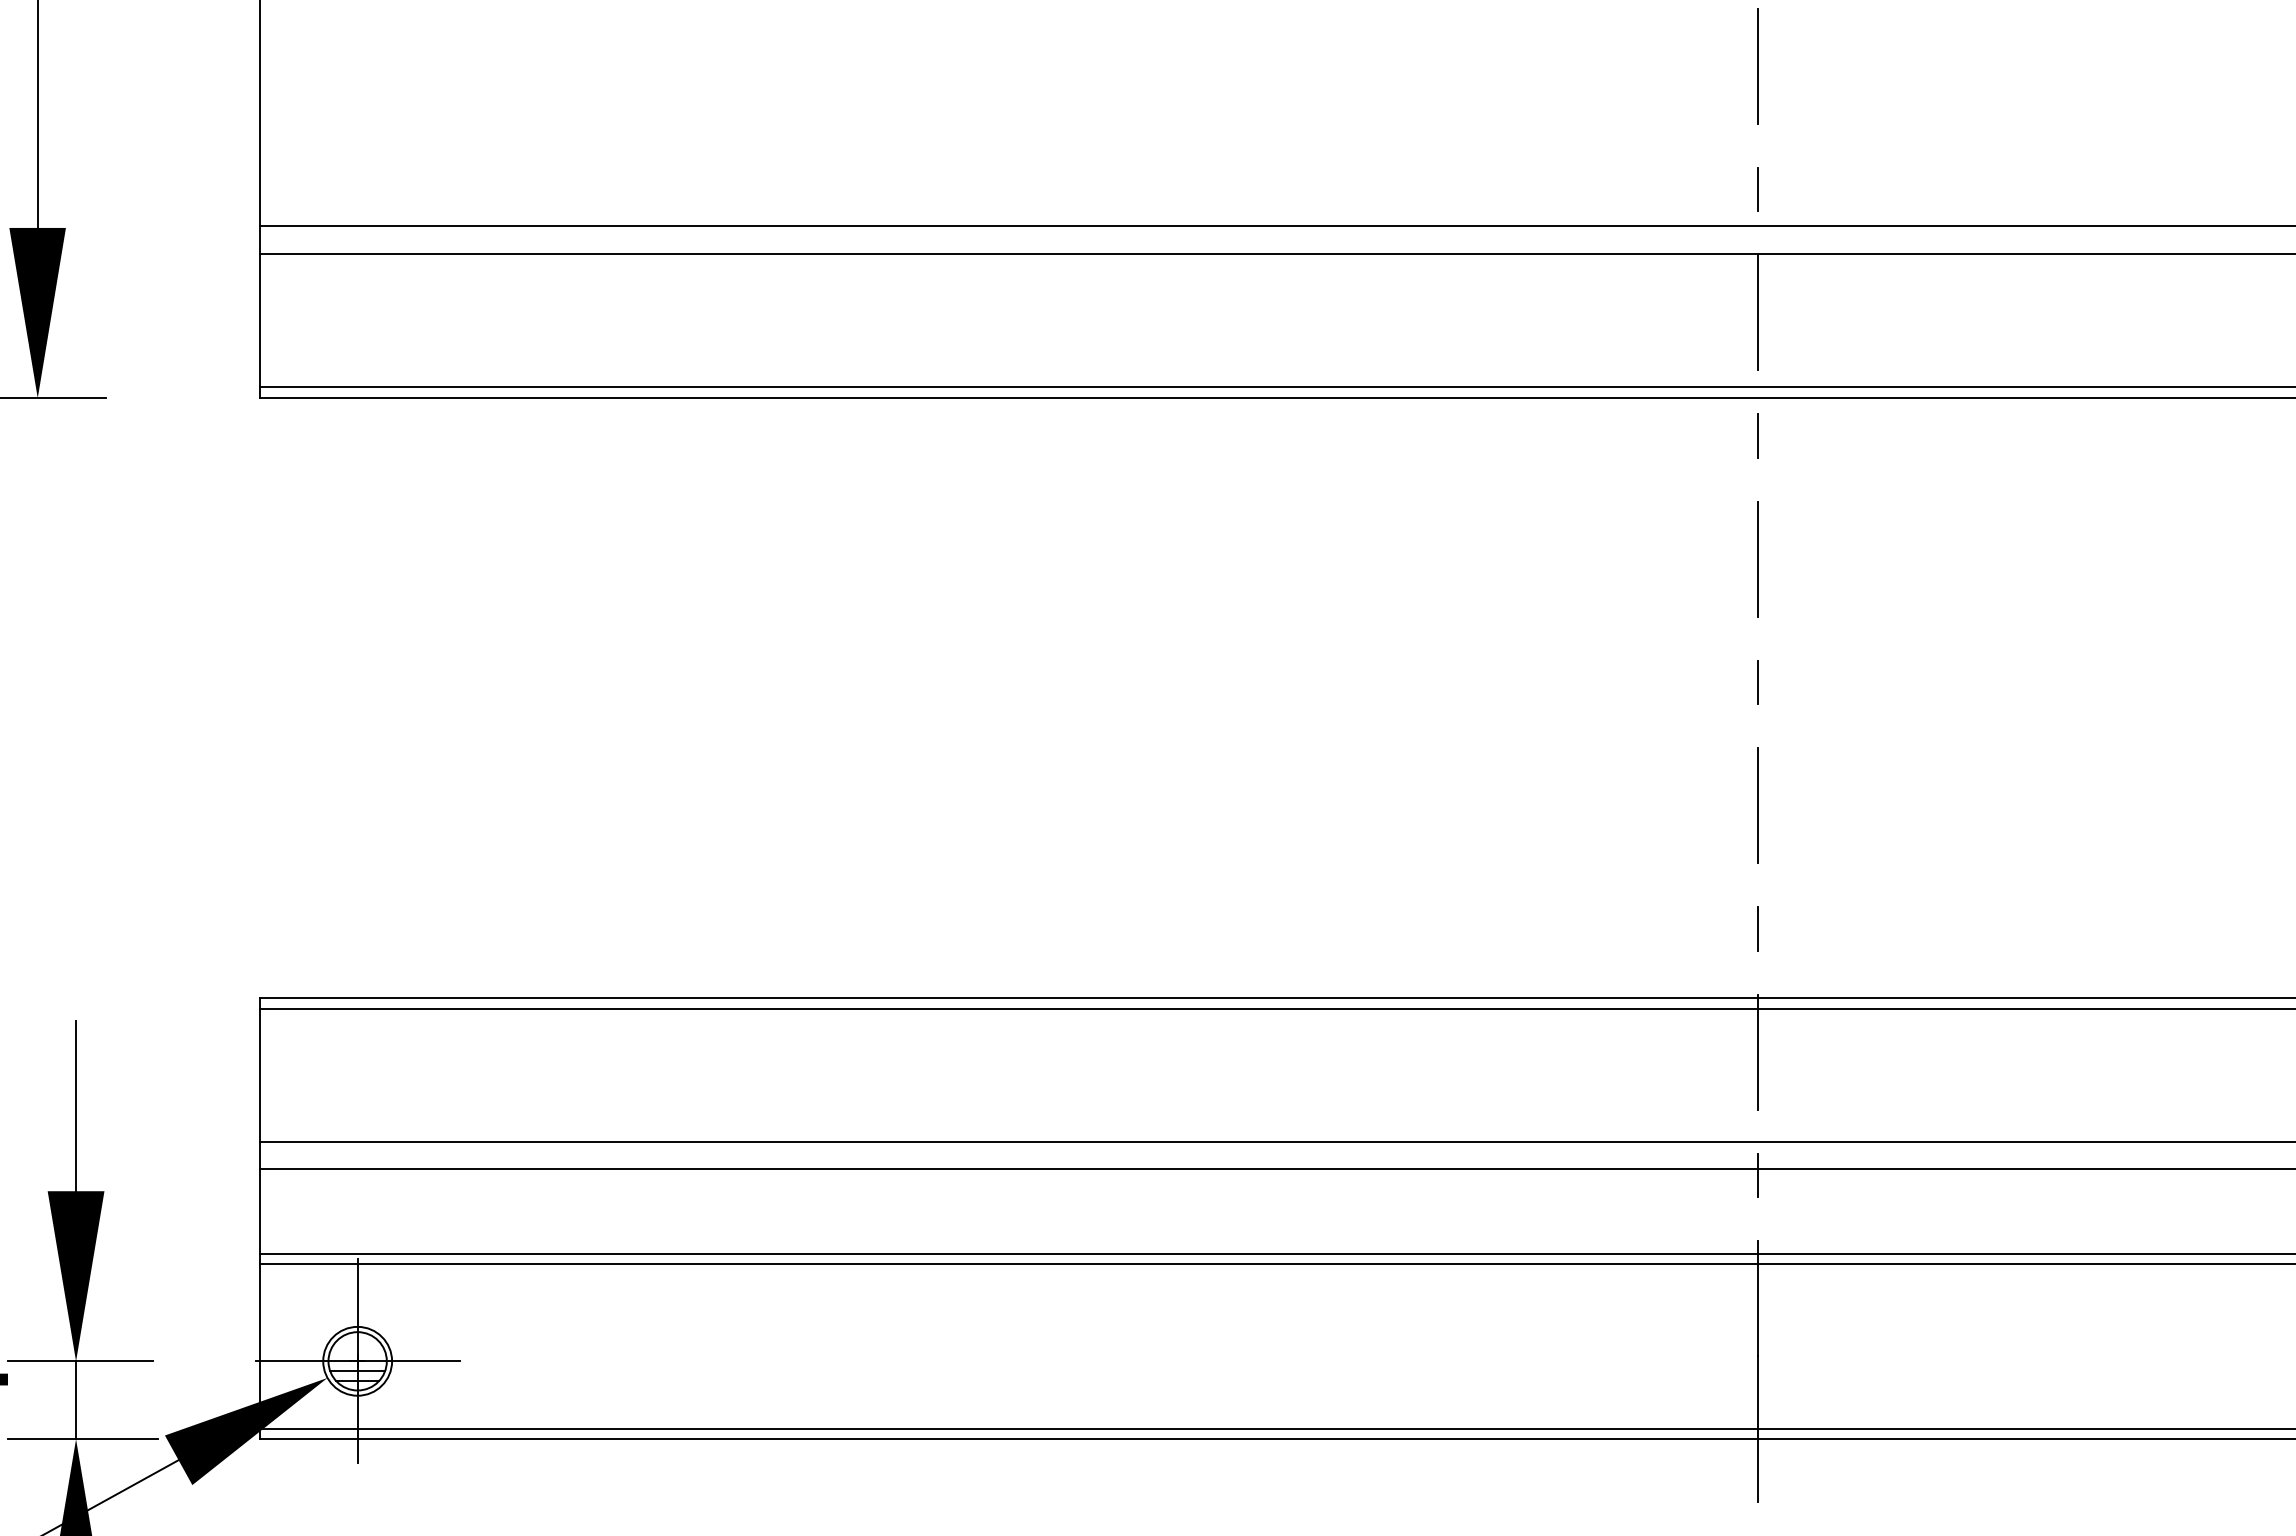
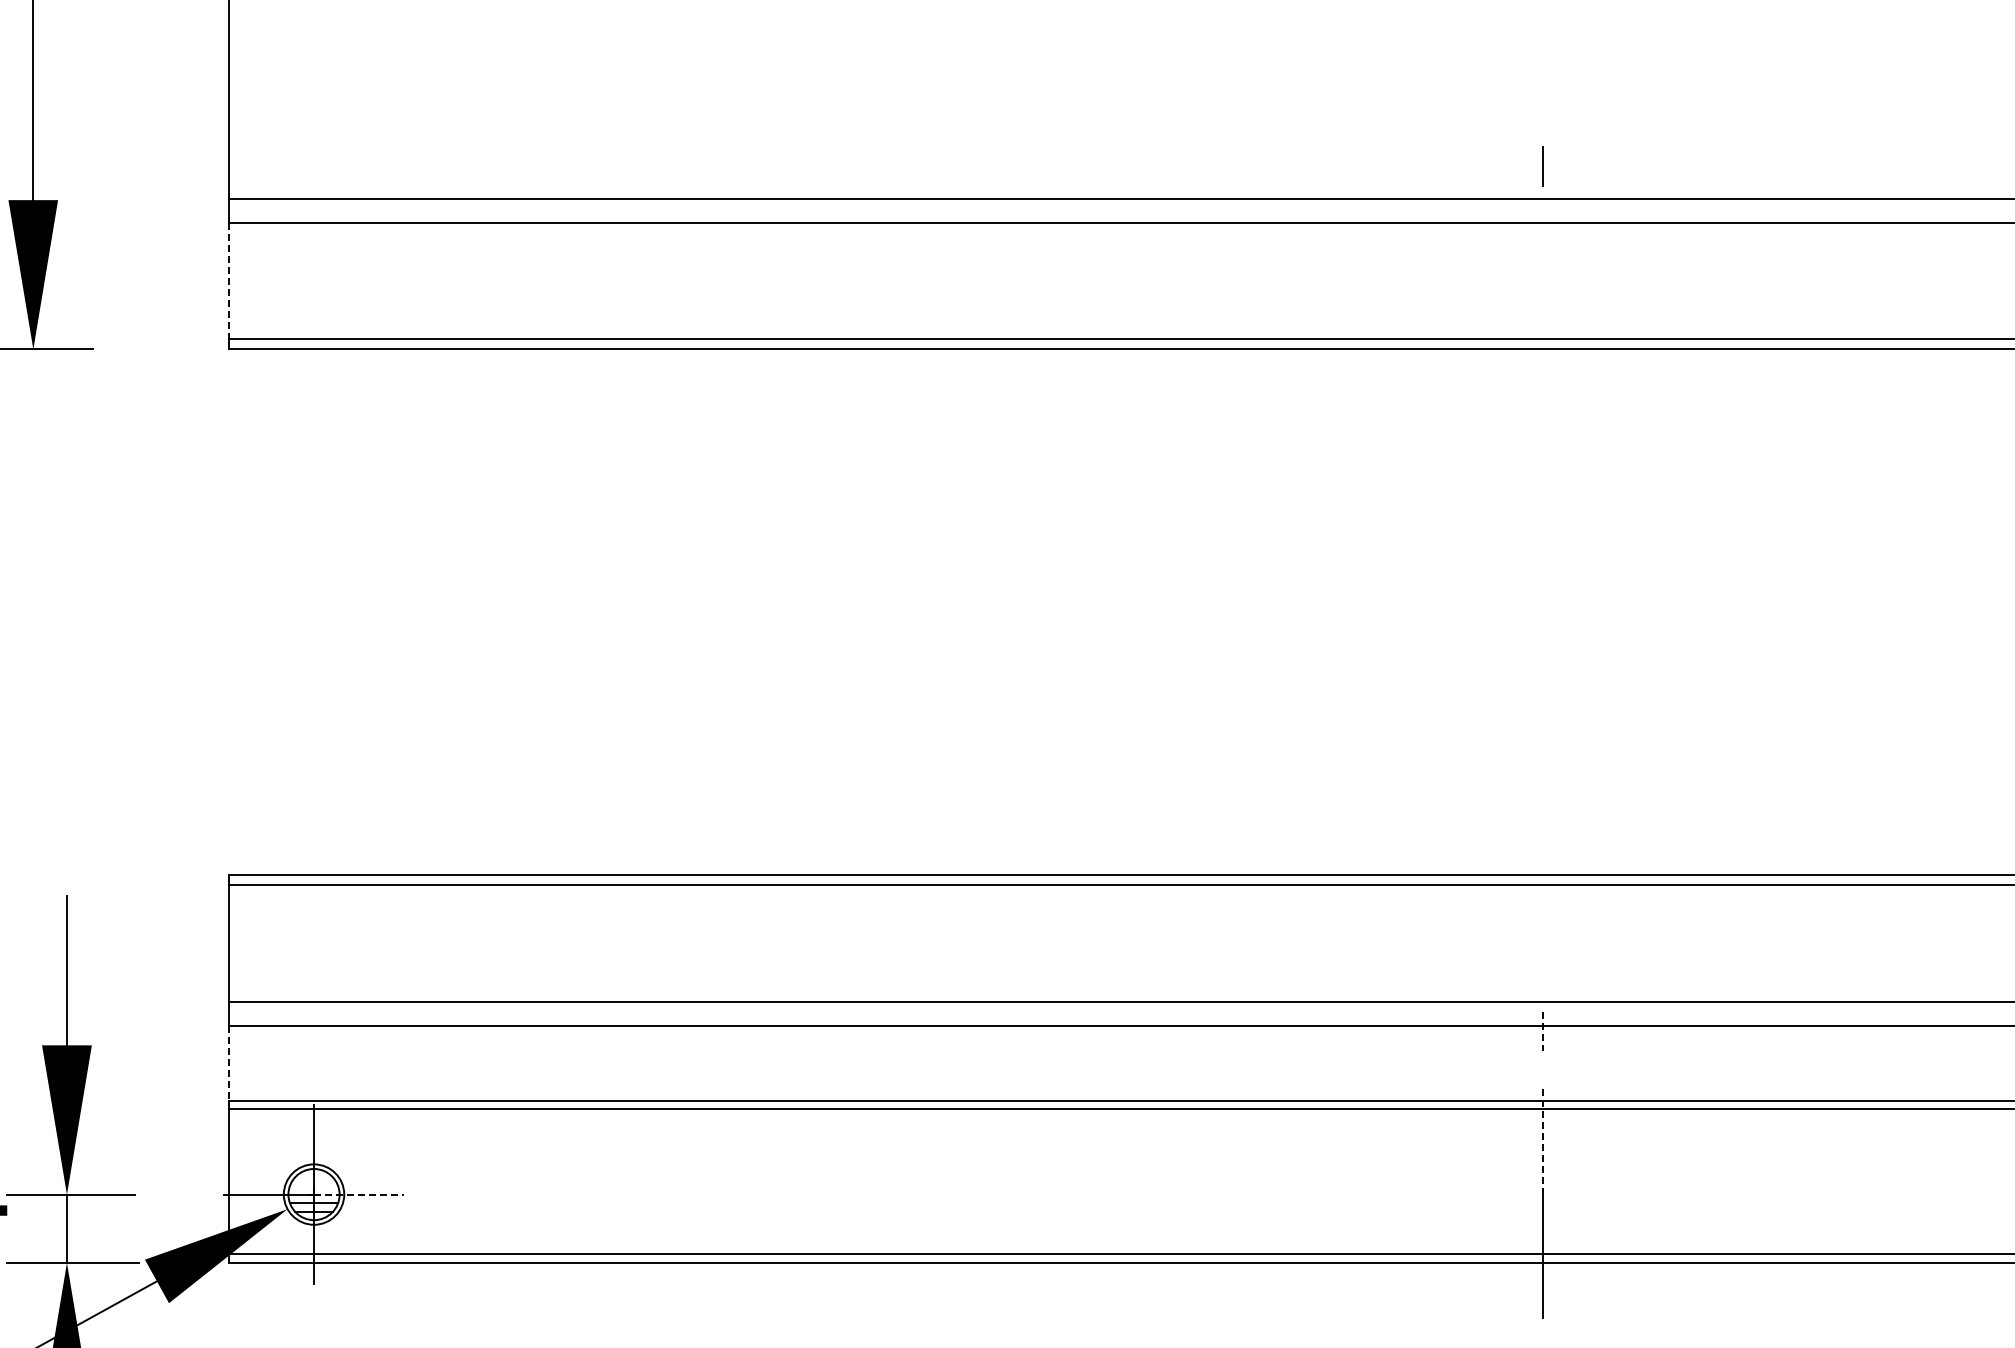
line: (1757, 65) -> (1542, 57), removed
line: (1757, 312) -> (1542, 274), removed
line: (260, 320) -> (228, 281), solid -> dashed
line: (1757, 435) -> (1542, 382), removed
line: (1757, 558) -> (1542, 490), removed
line: (1757, 681) -> (1542, 598), removed
line: (1757, 806) -> (1542, 707), removed
line: (1757, 929) -> (1542, 815), removed
line: (1757, 1052) -> (1542, 923), removed
line: (1757, 1176) -> (1542, 1032), solid -> dashed
line: (260, 1211) -> (228, 1063), solid -> dashed
line: (1757, 1298) -> (1542, 1139), solid -> dashed
line: (408, 1361) -> (358, 1194), solid -> dashed

